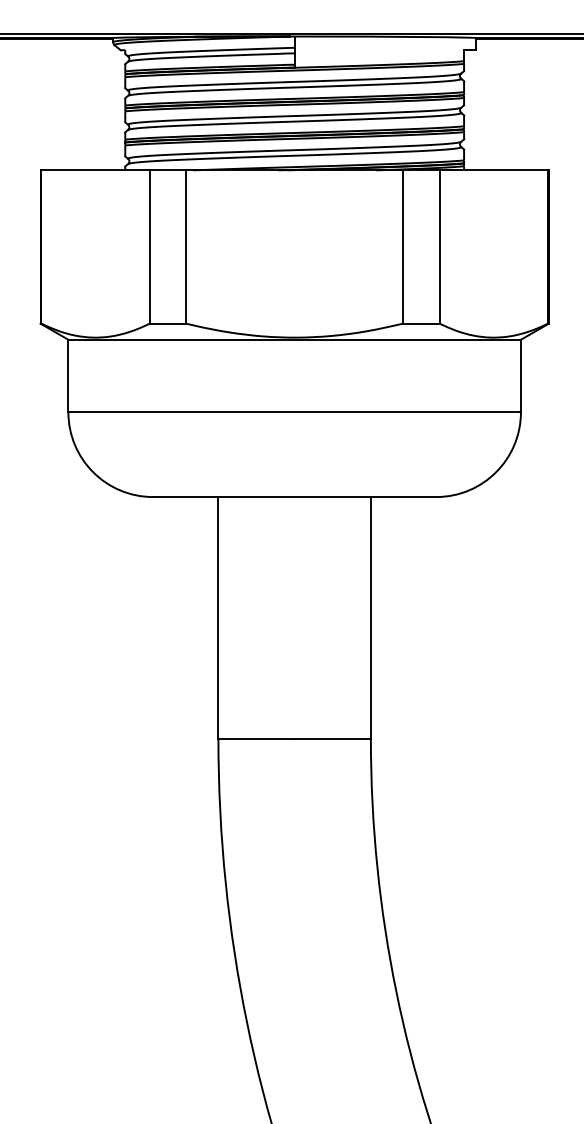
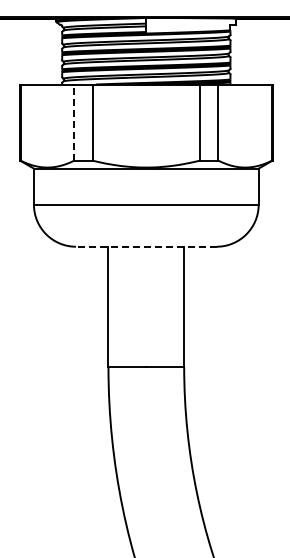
line: (150, 246) -> (74, 122), solid -> dashed
line: (293, 496) -> (145, 246), solid -> dashed

